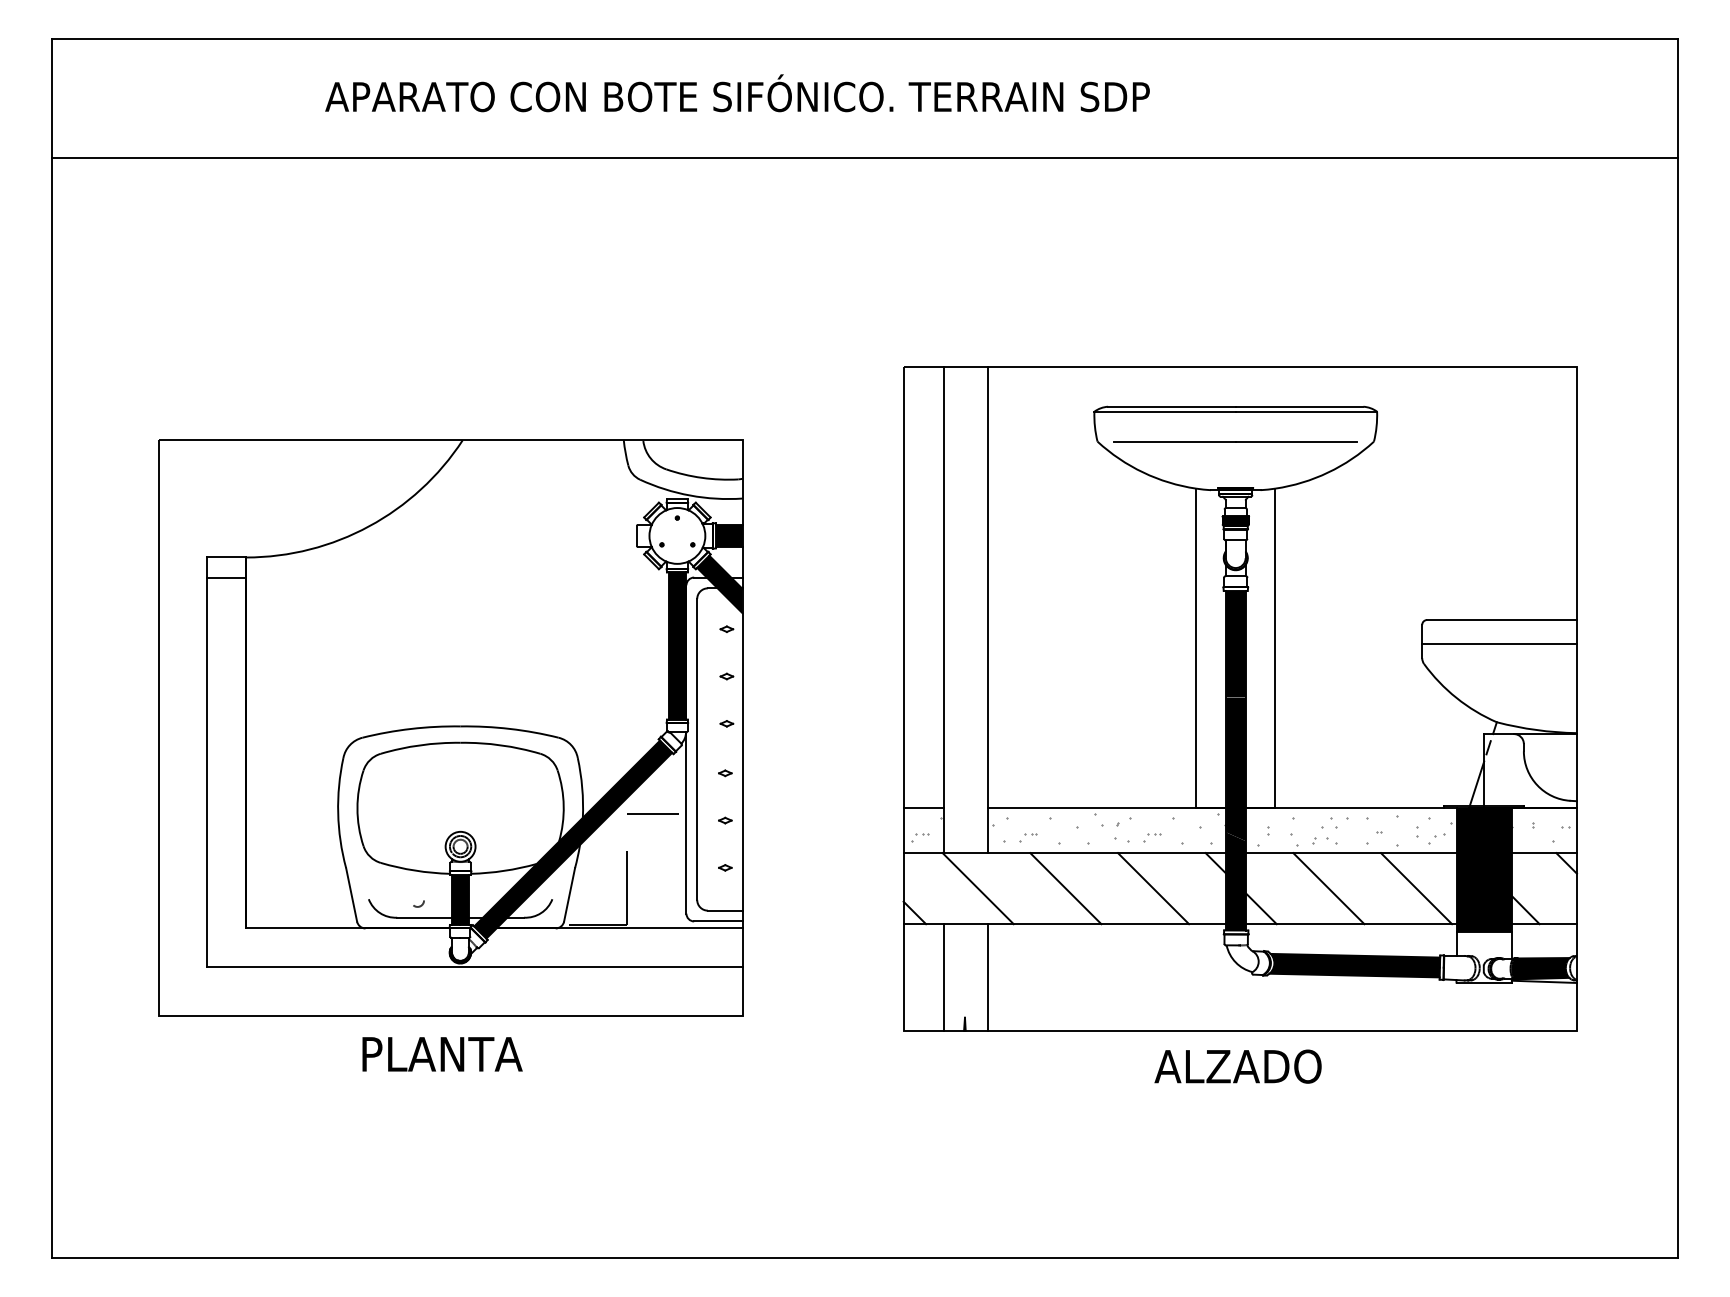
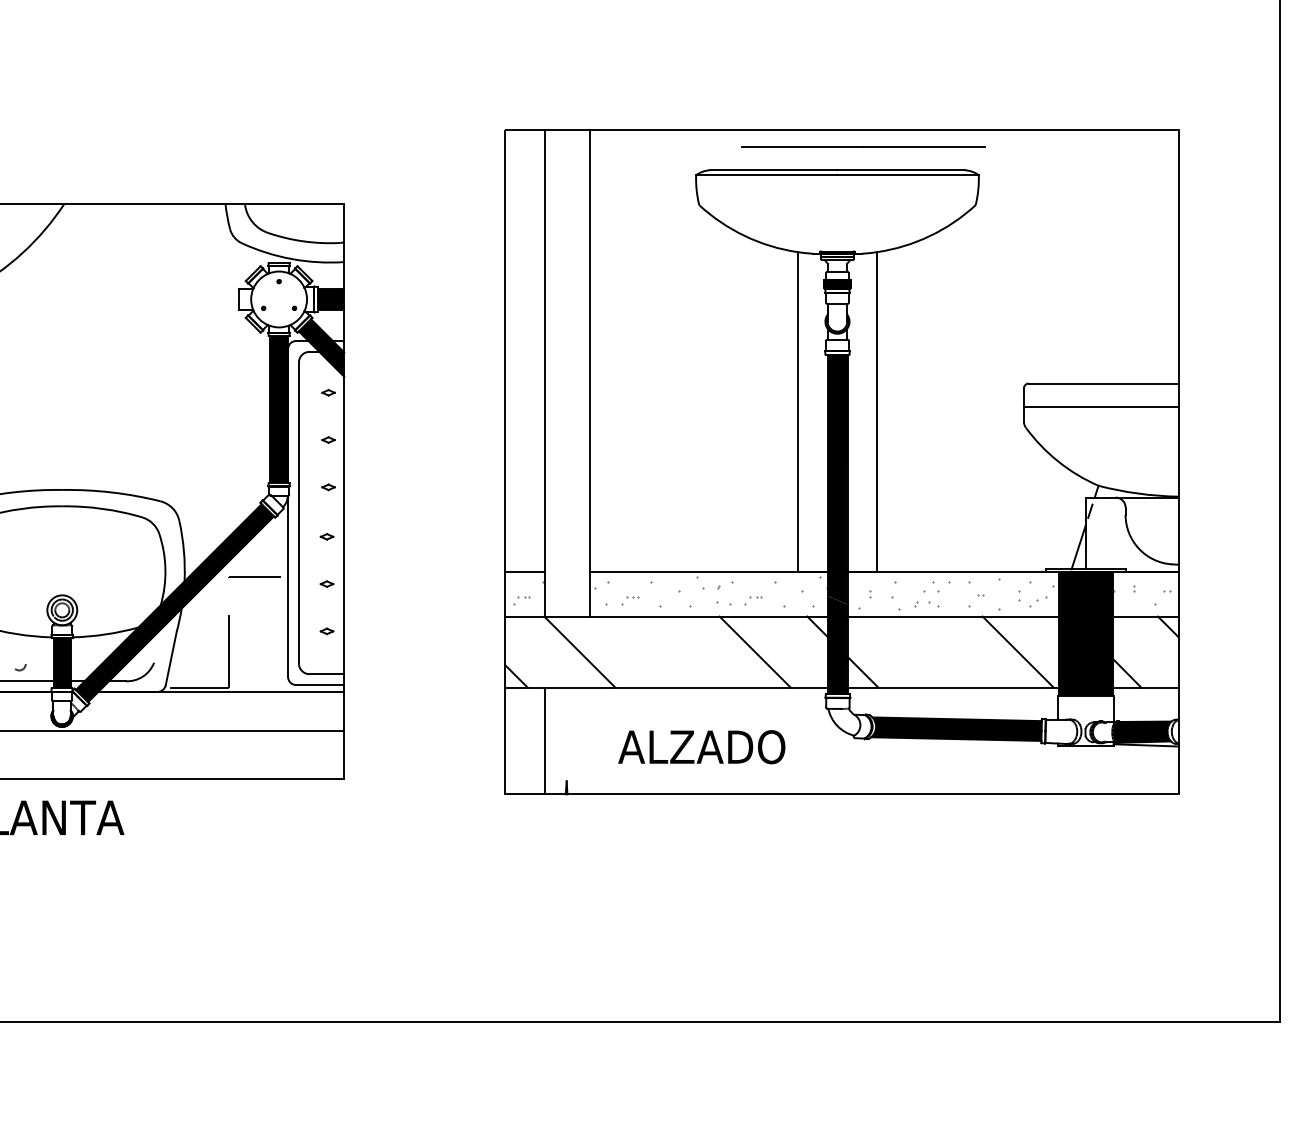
line: (1235, 441) -> (863, 147), moved
line: (1065, 888) -> (667, 652), removed
line: (1328, 888) -> (930, 652), removed
line: (988, 977) -> (590, 741), removed
text: (1237, 1066) -> (701, 747), moved

